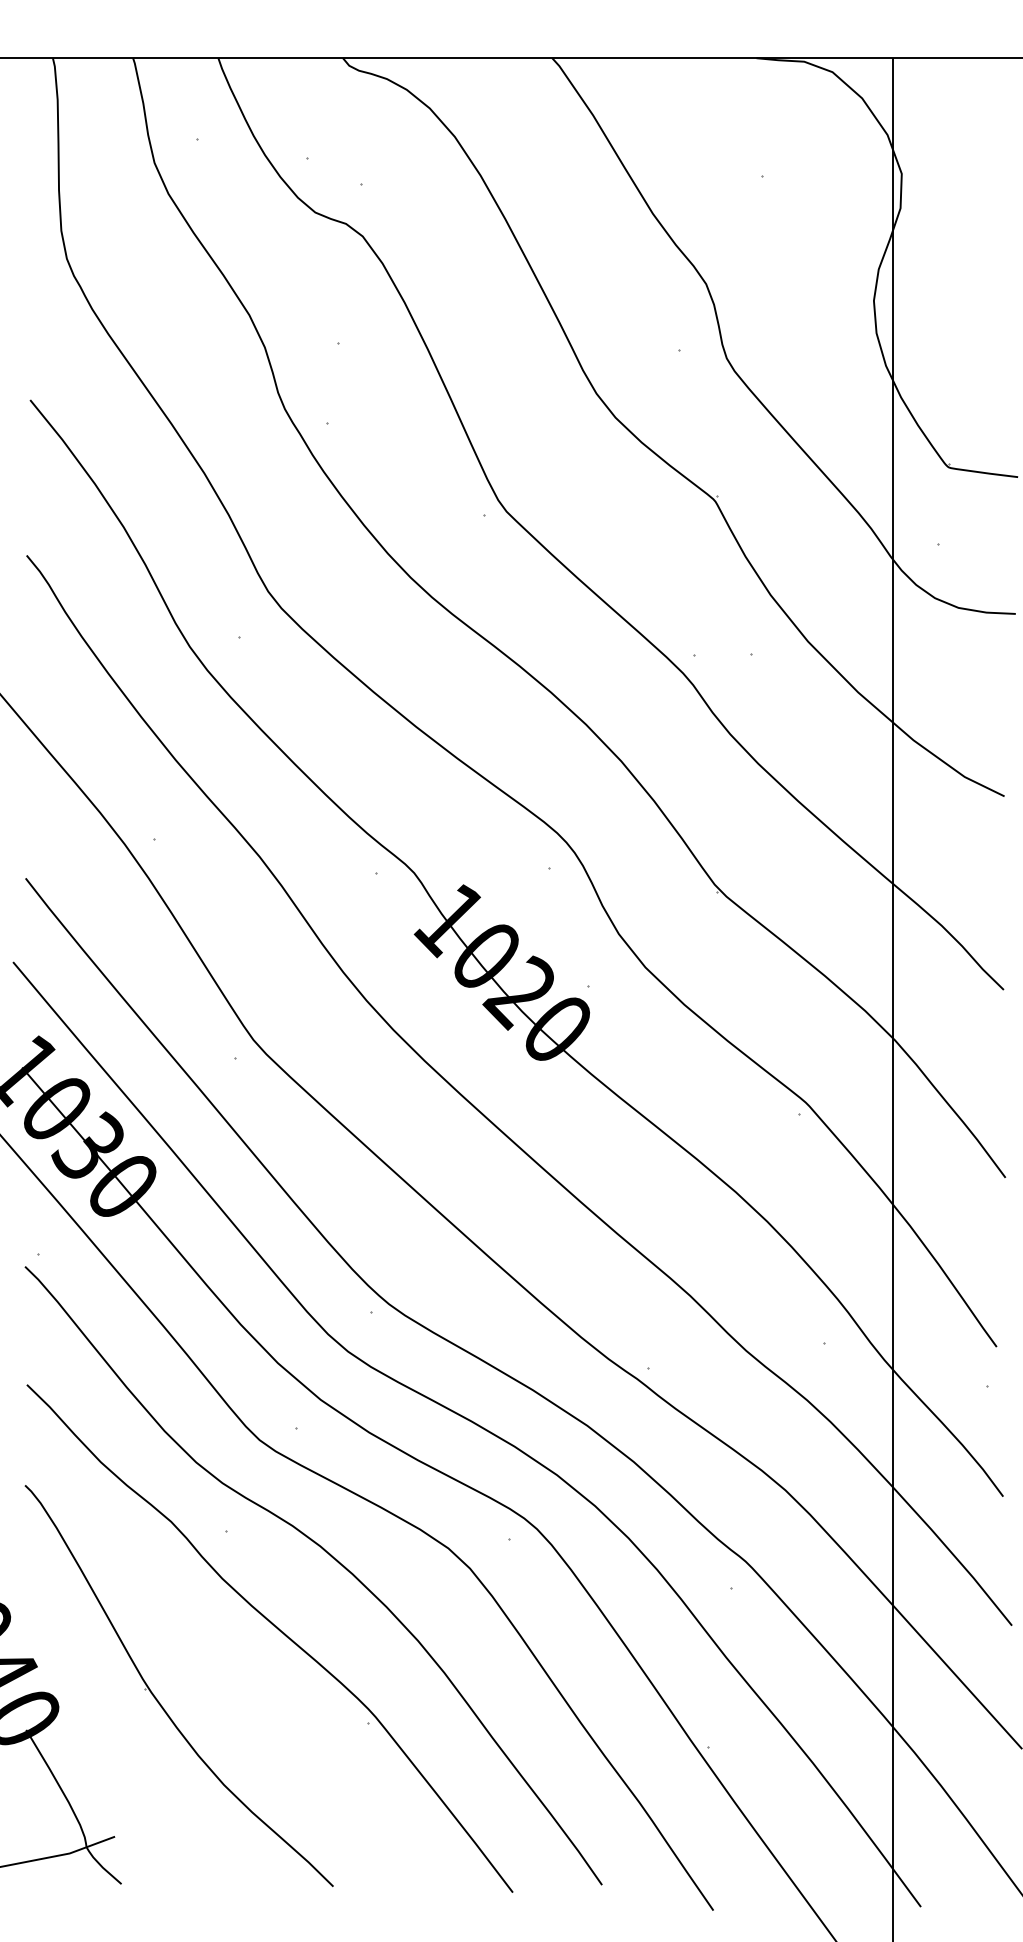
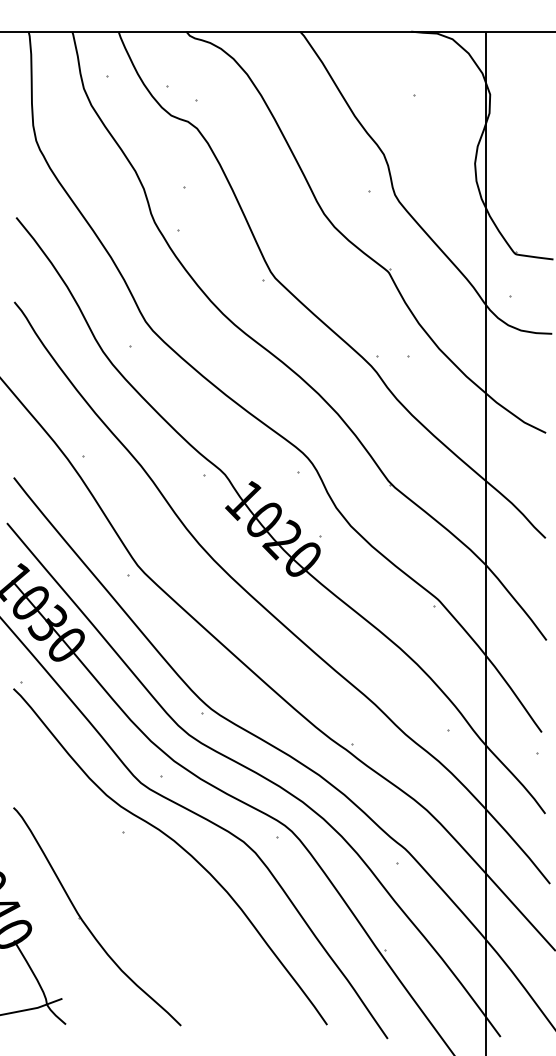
part: (269, 1637) -> (146, 890), removed

